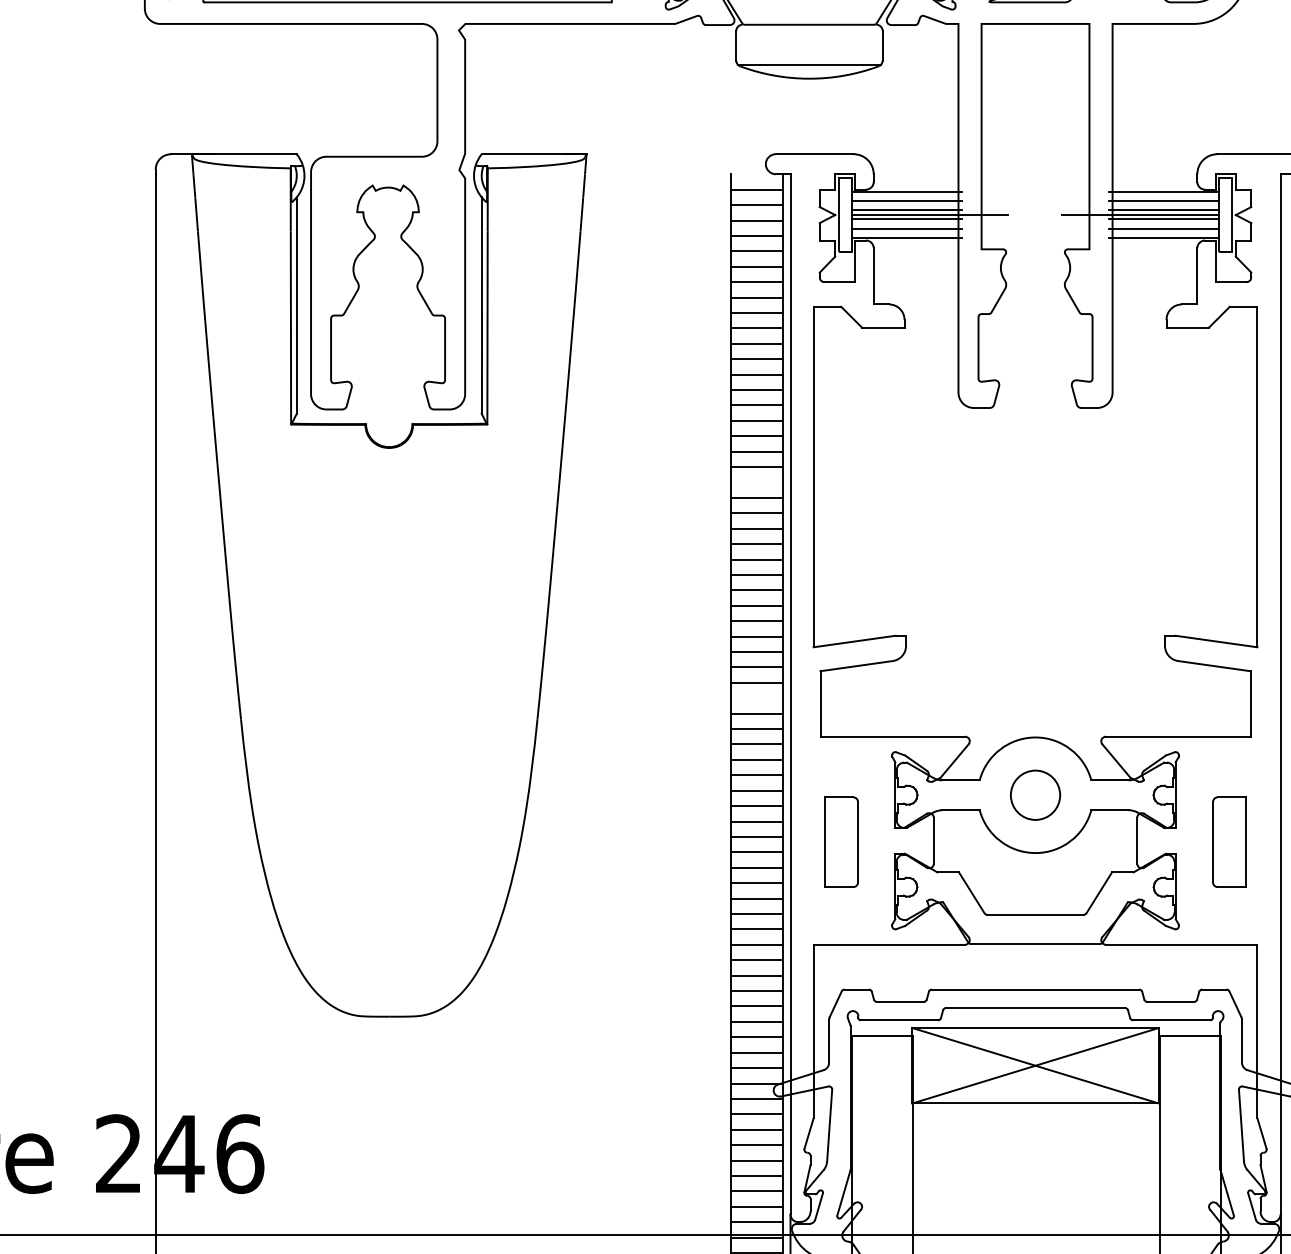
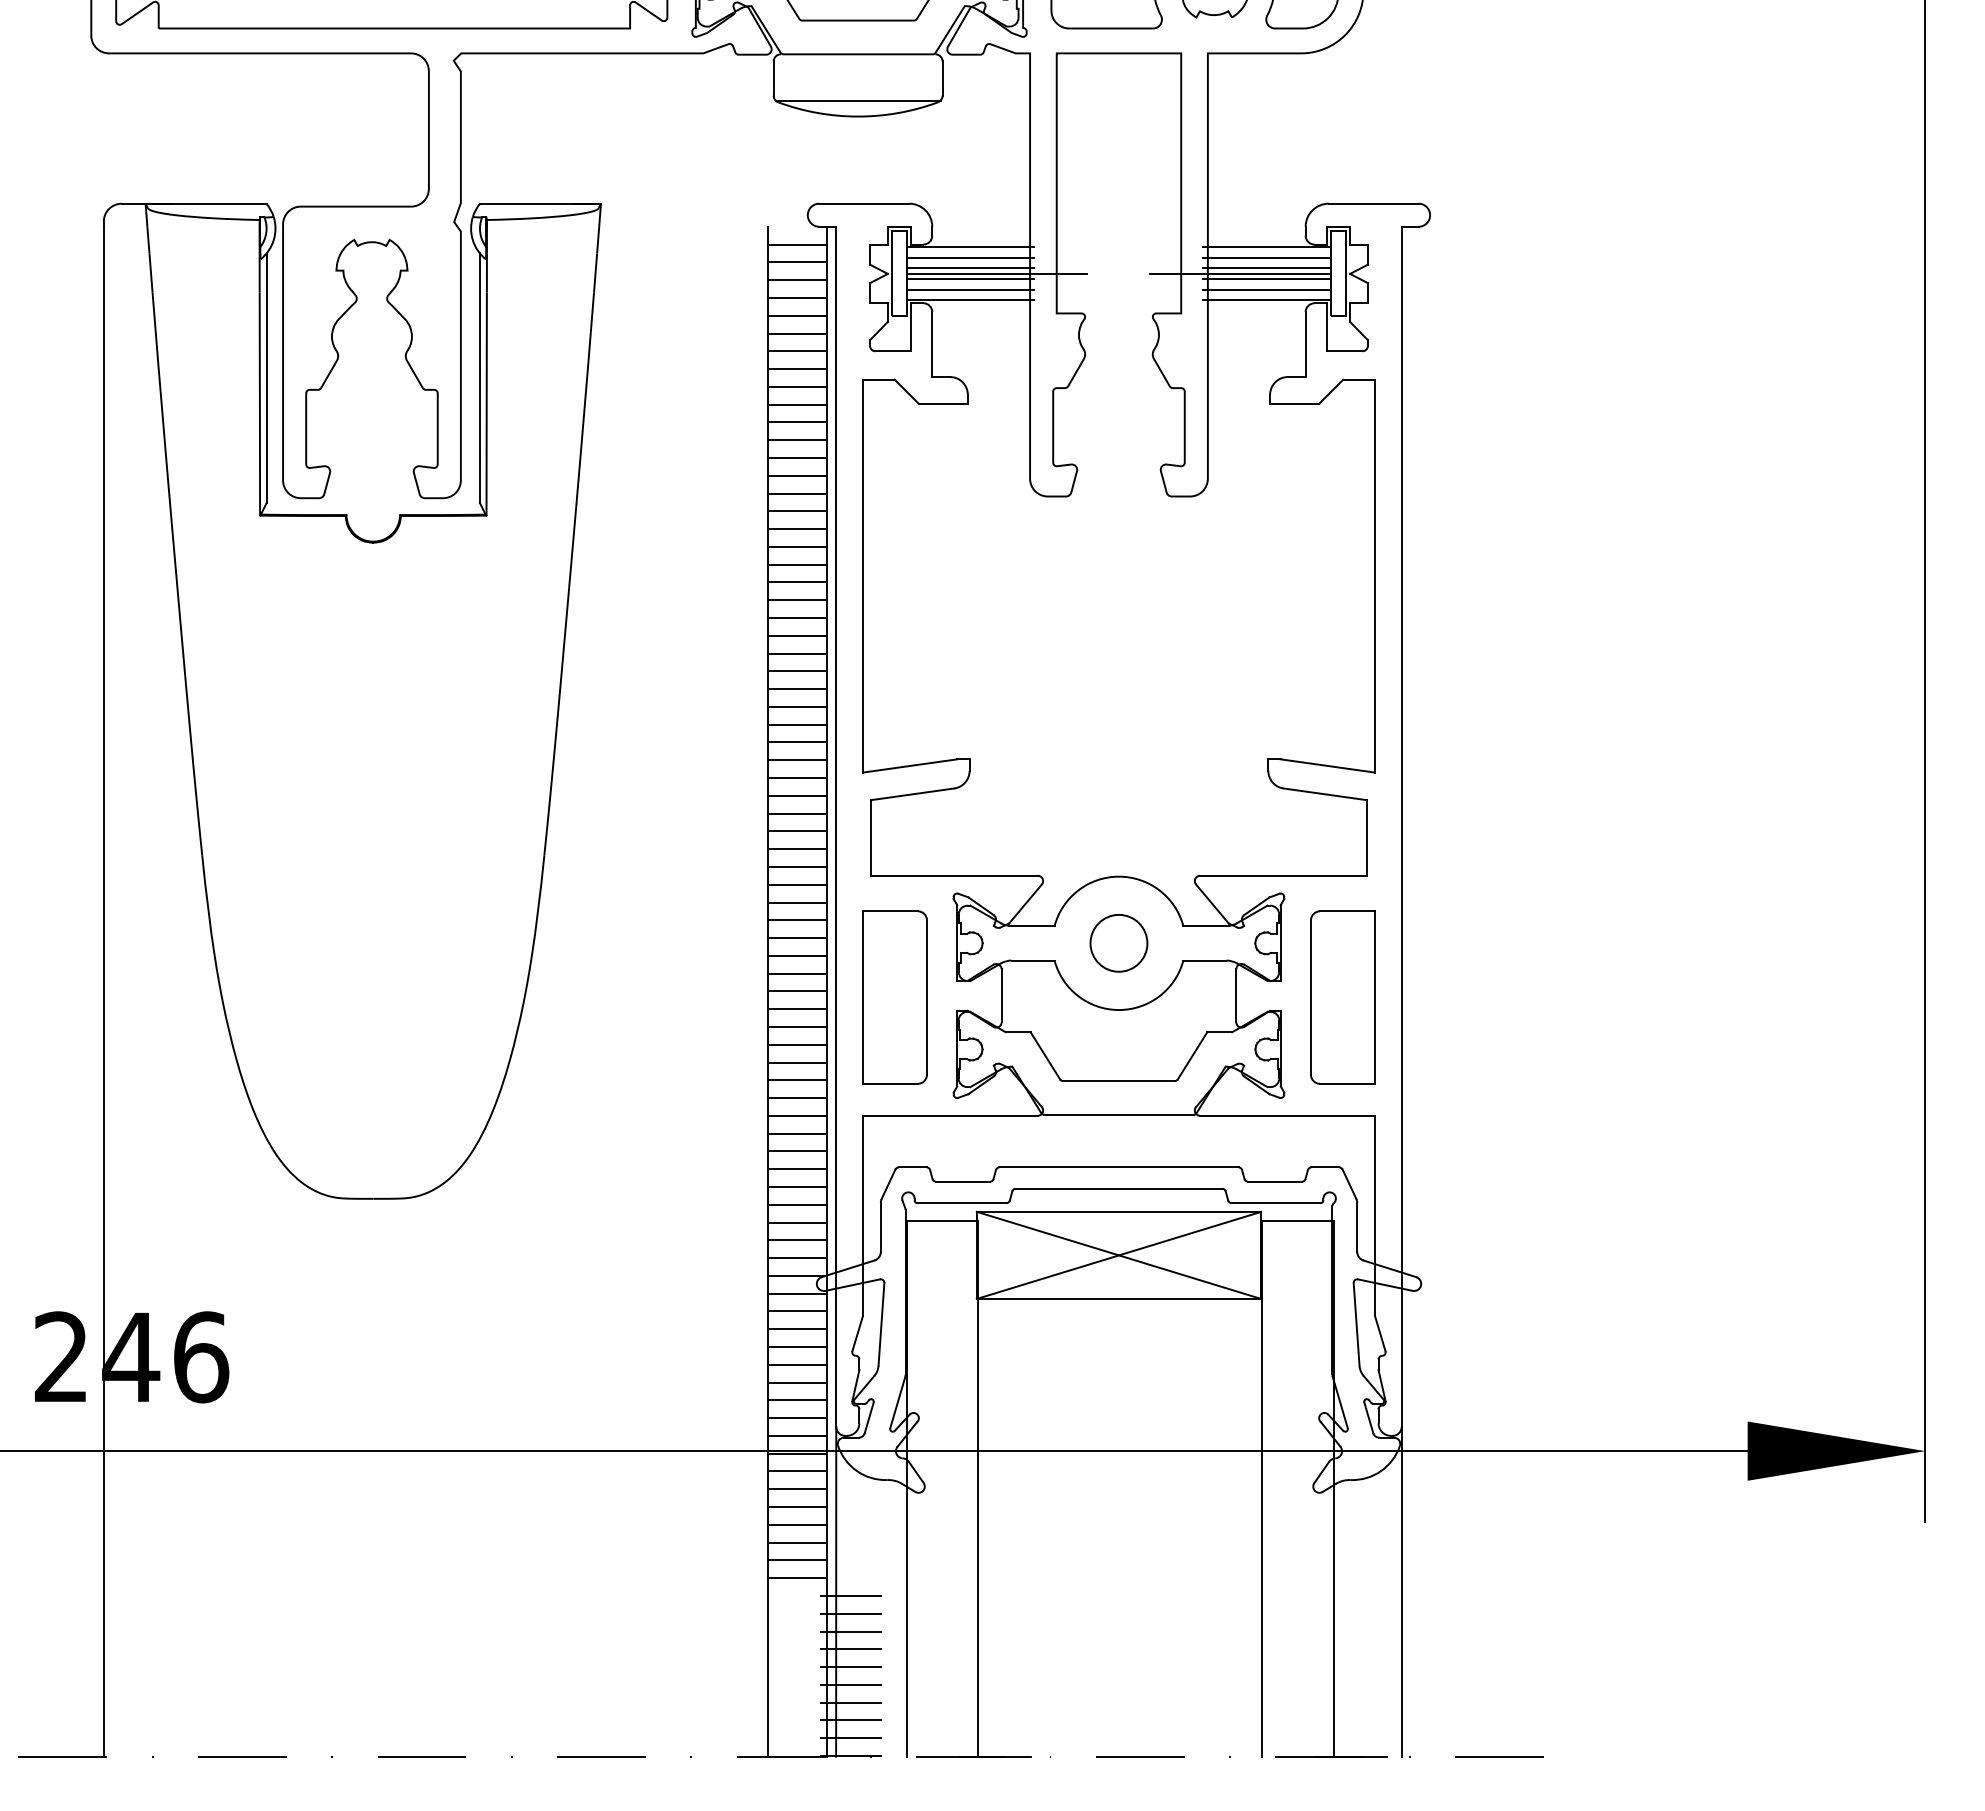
line: (756, 482) -> (797, 582), added
line: (756, 698) -> (797, 831), added
part: (840, 842) -> (894, 997), size x1.67
part: (1229, 842) -> (1342, 997), size x1.67

